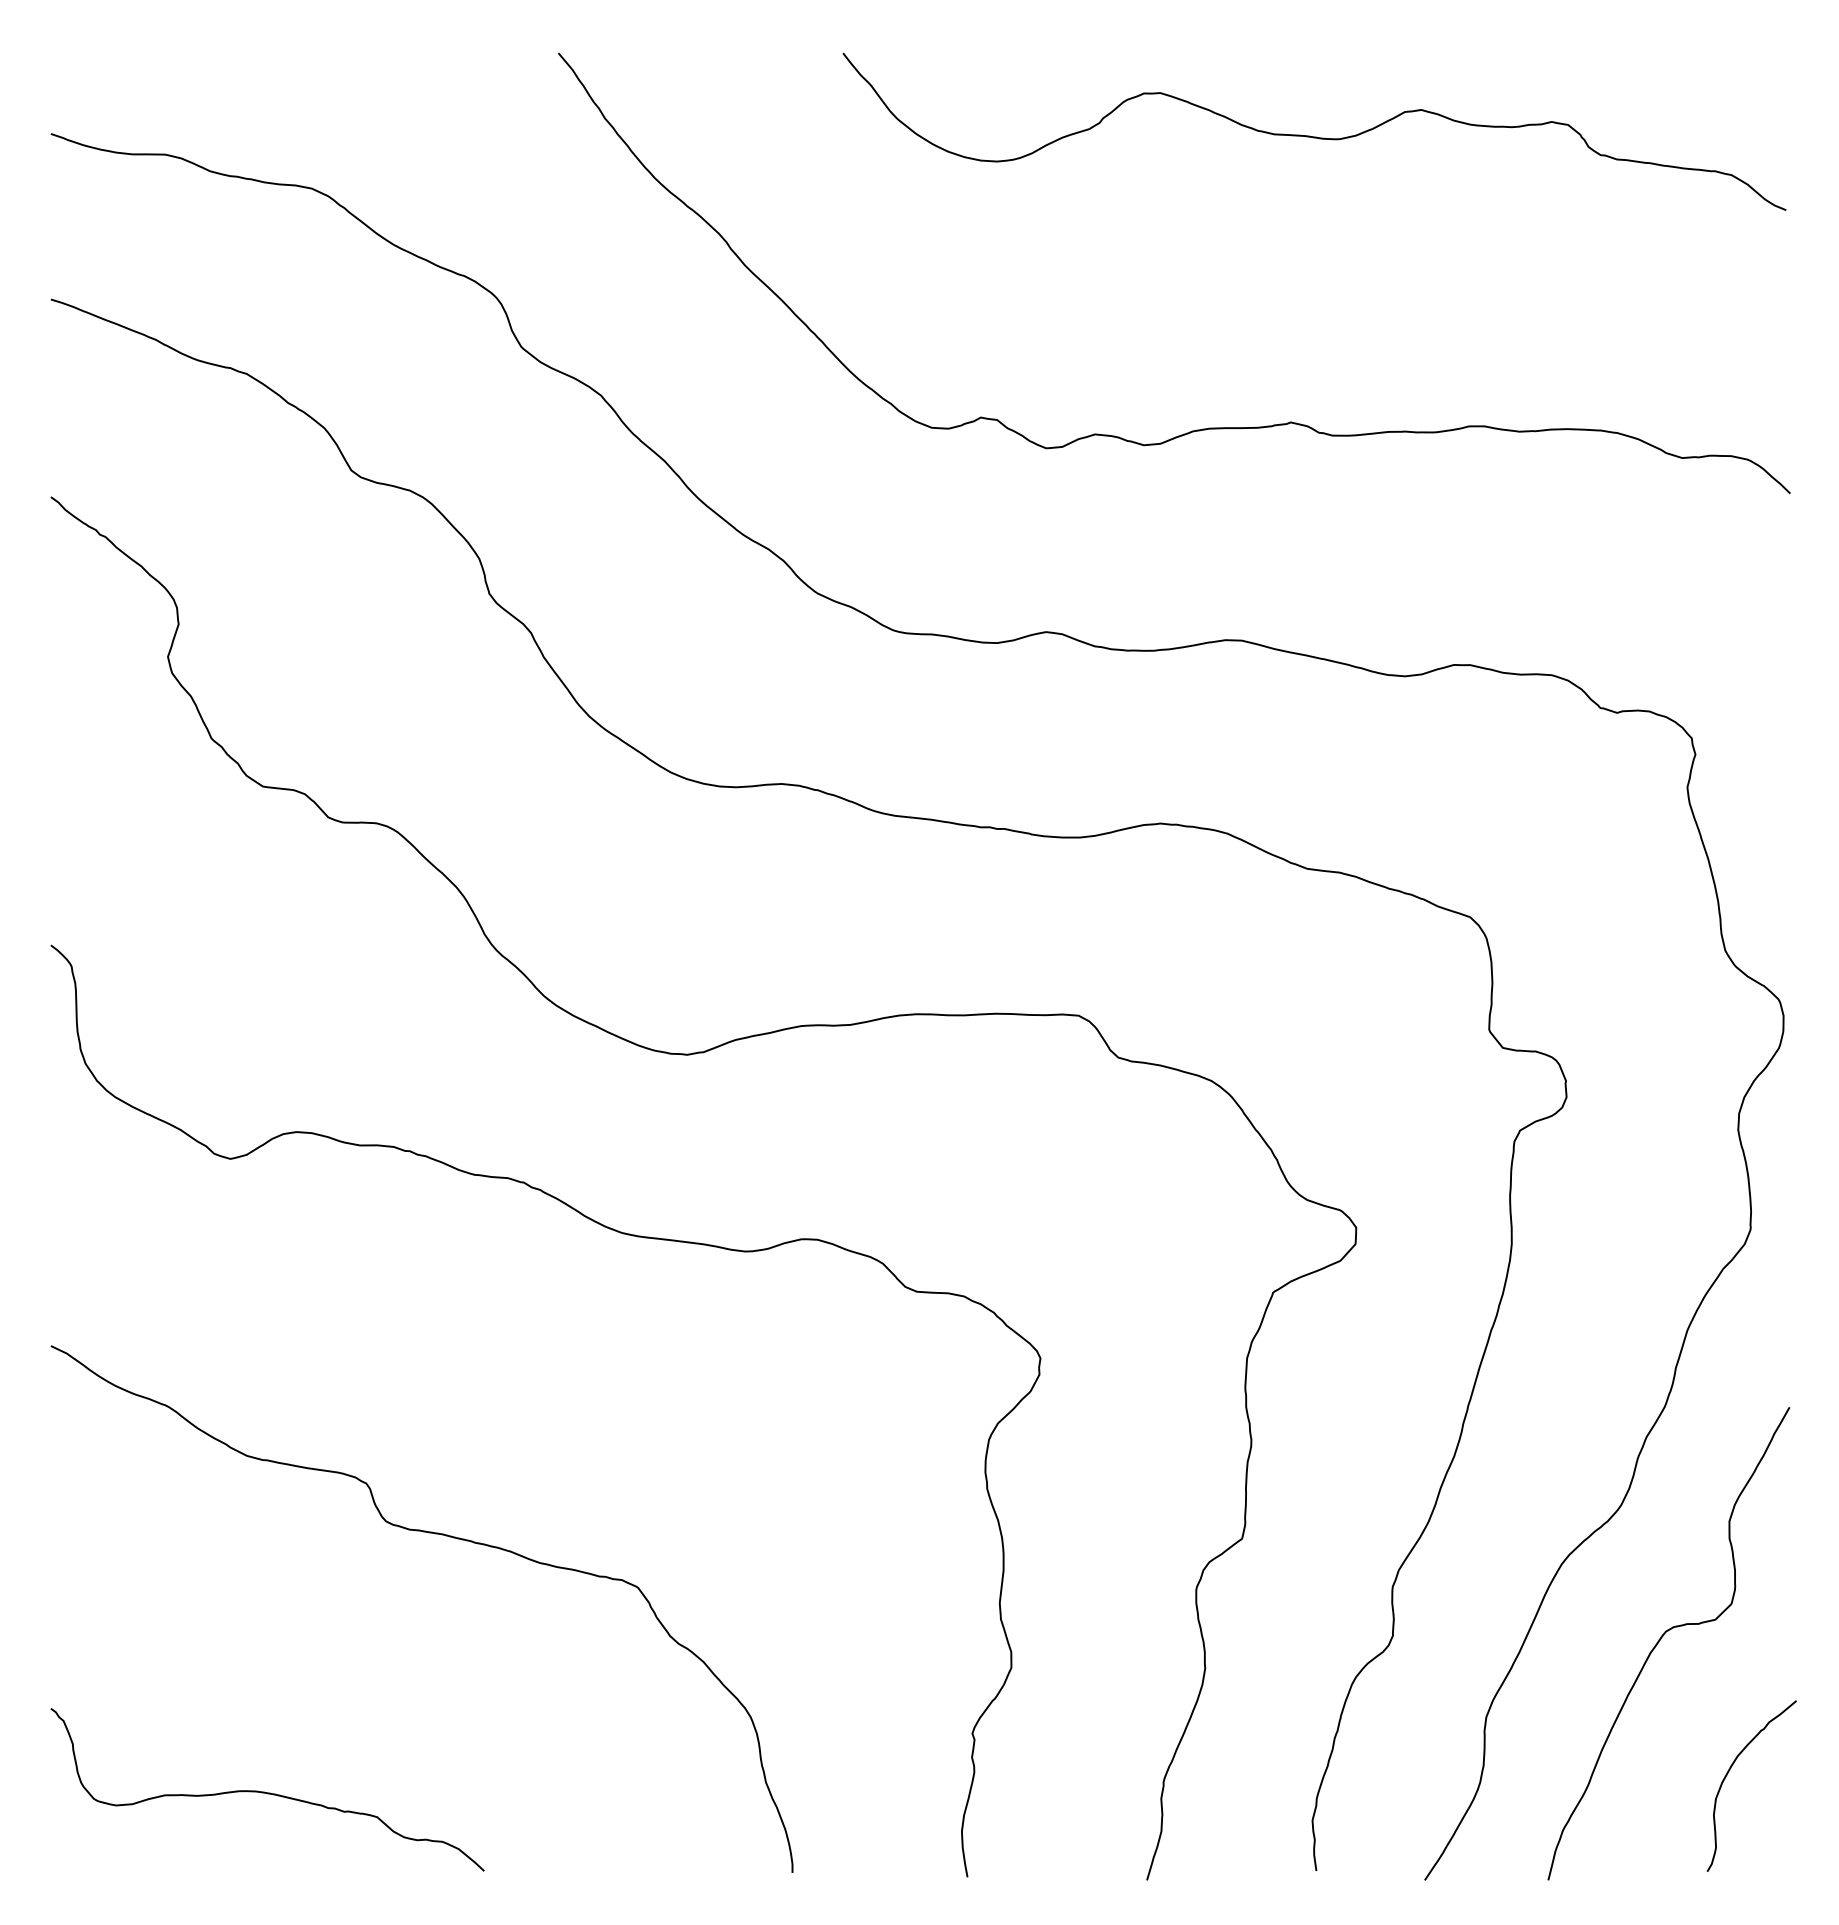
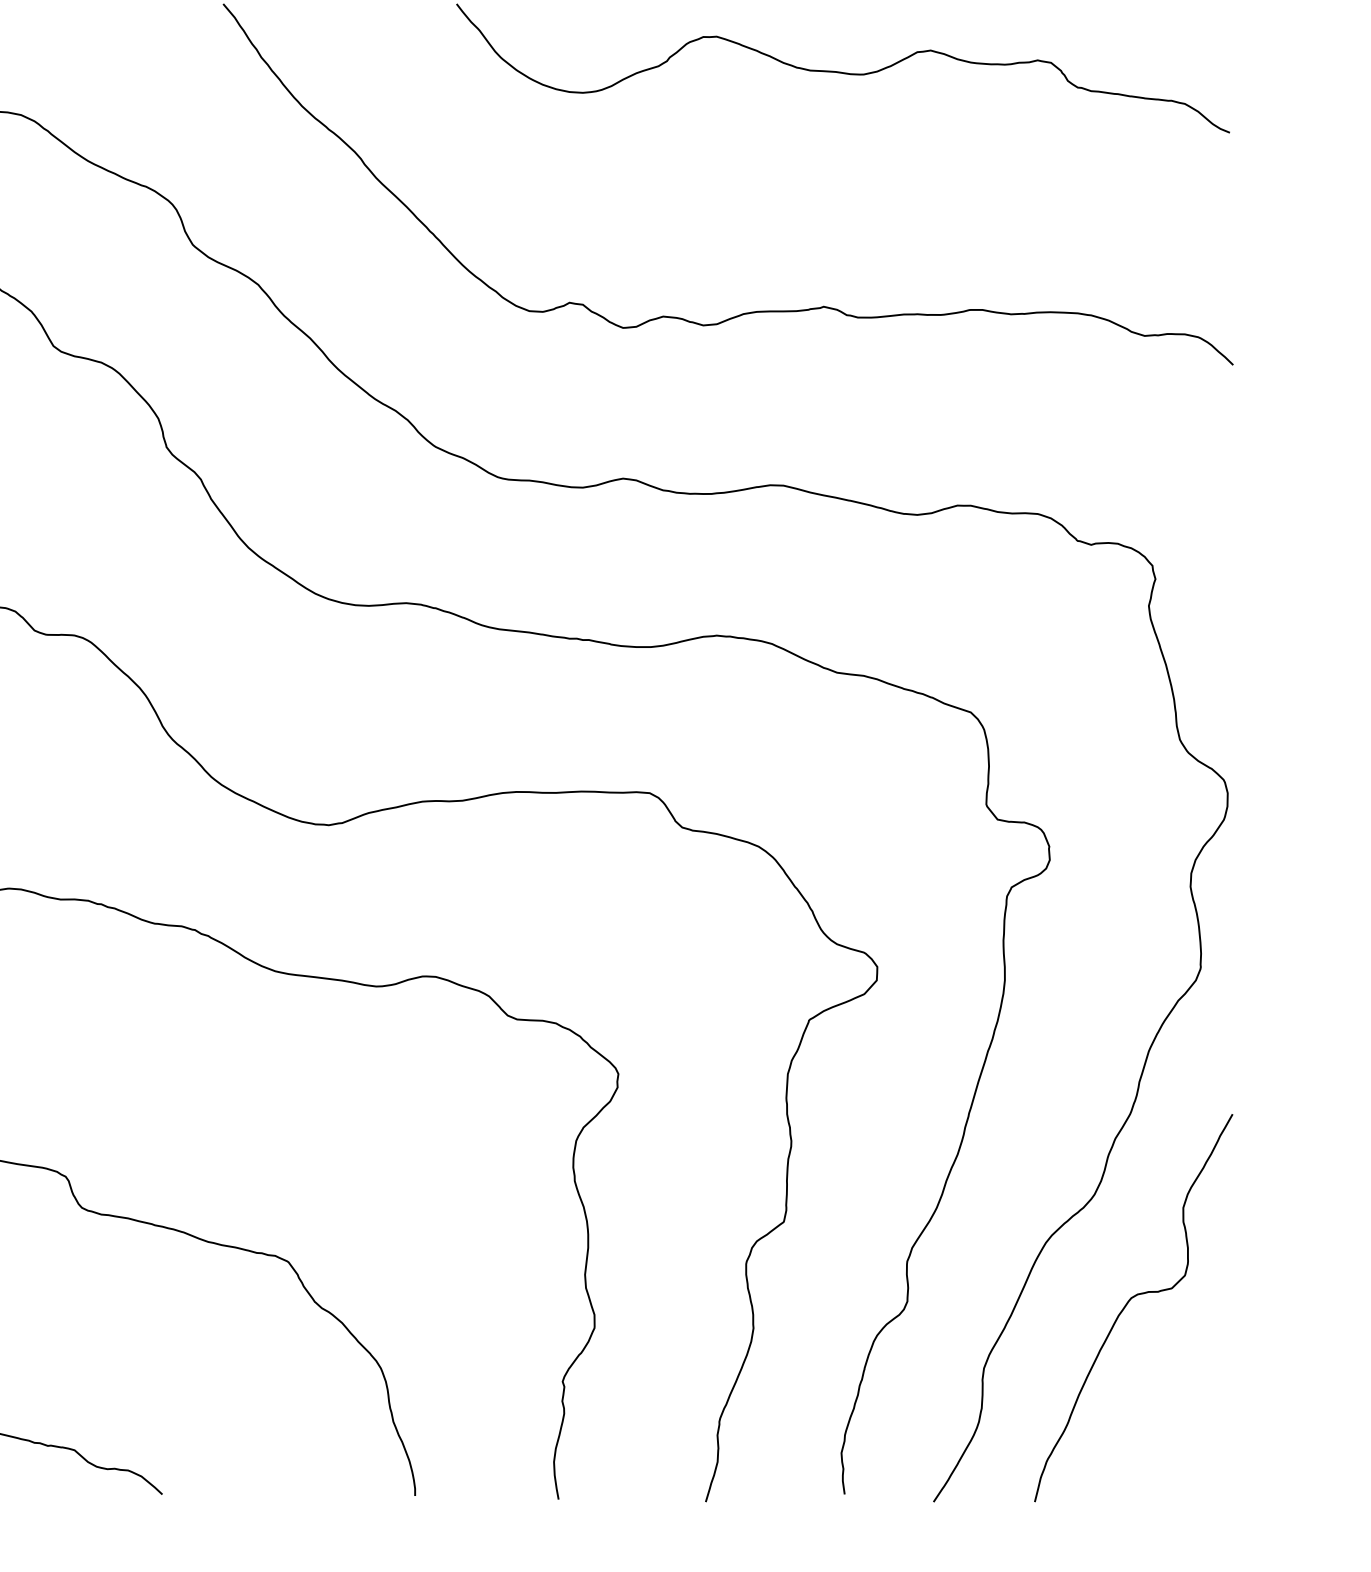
curve: (1728, 1773) -> (1182, 1414), removed

